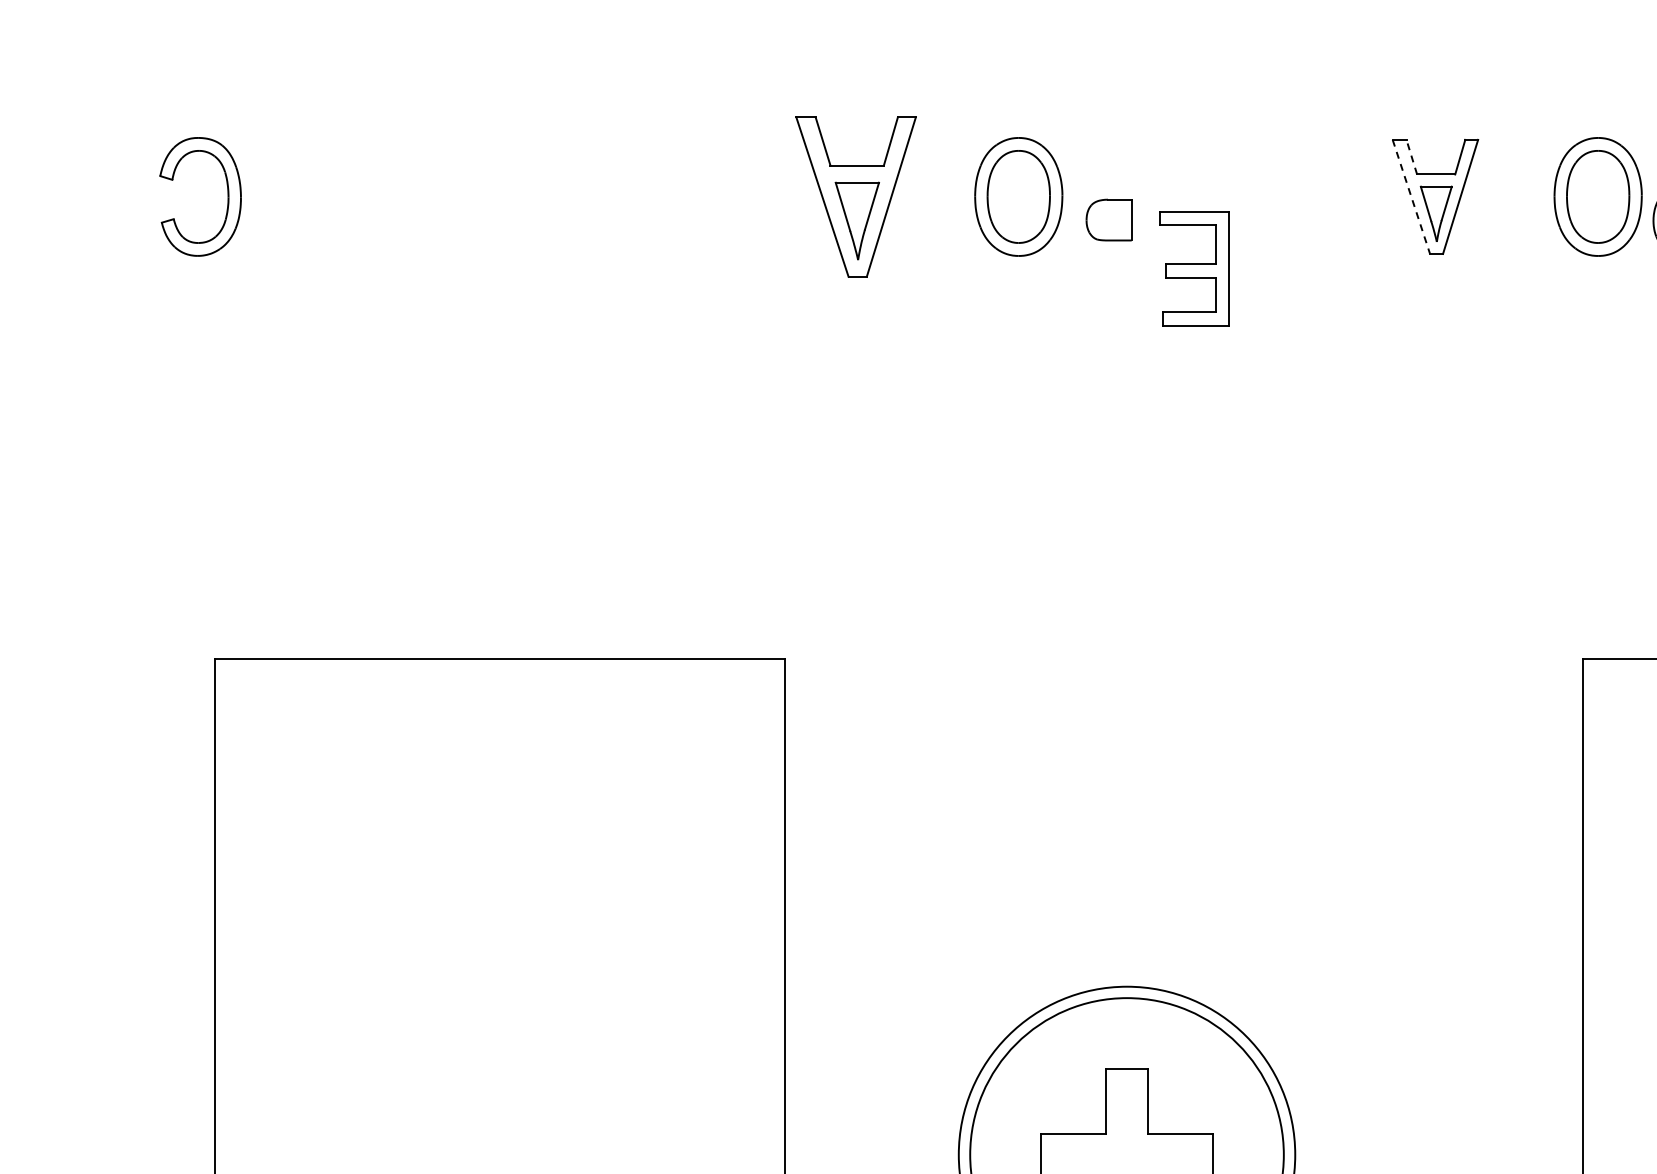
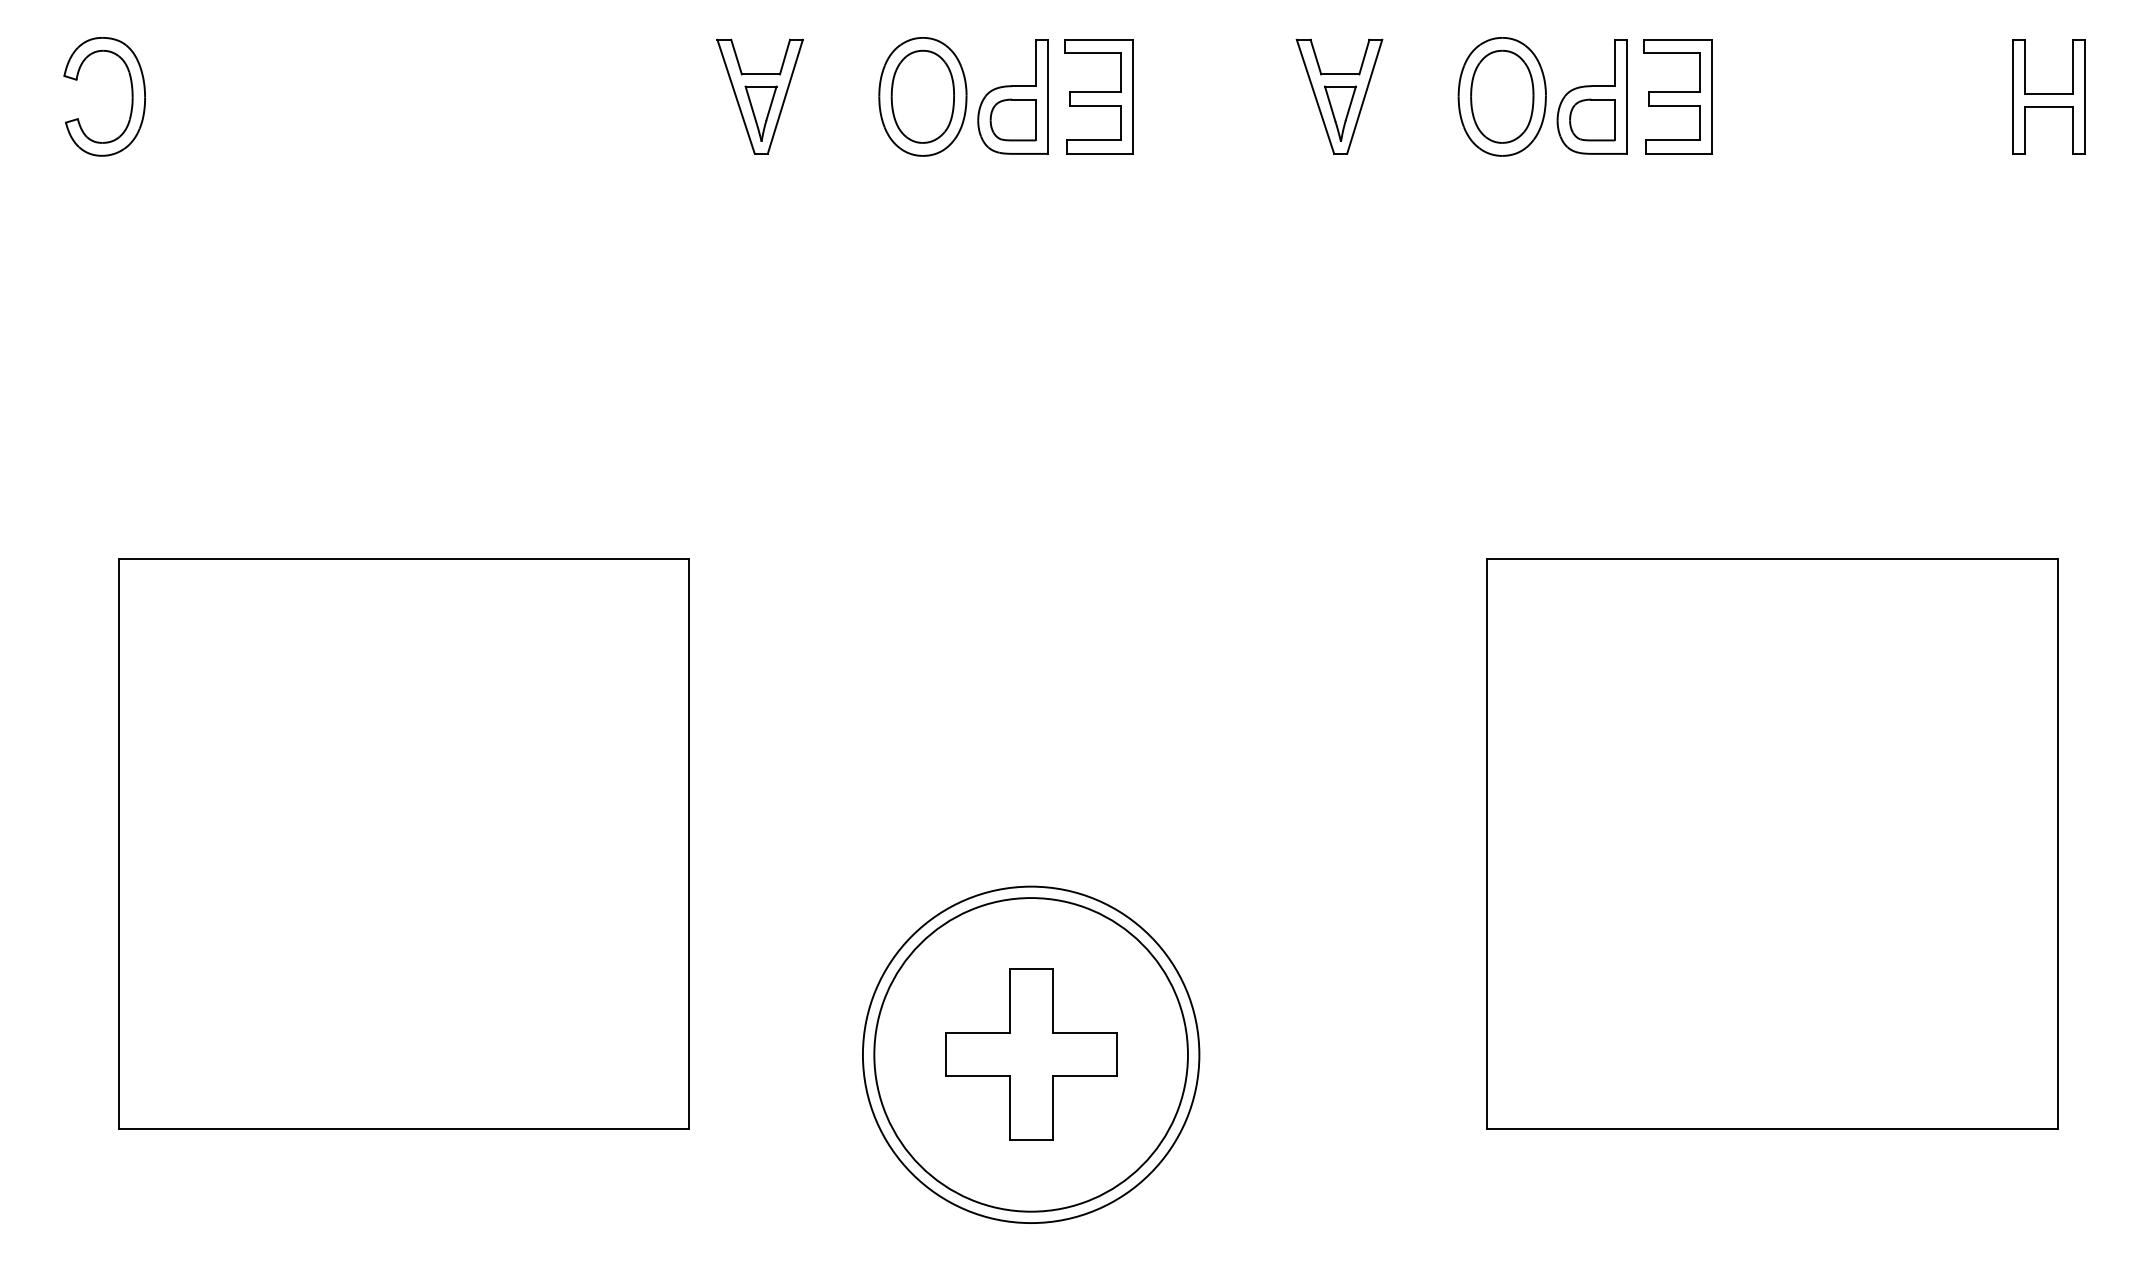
line: (1411, 156) -> (1315, 56), dashed -> solid
part: (855, 196) -> (759, 96), size x0.71
part: (1108, 196) -> (1012, 96), added
line: (1411, 197) -> (1315, 97), dashed -> solid
part: (1194, 268) -> (1098, 96), moved

